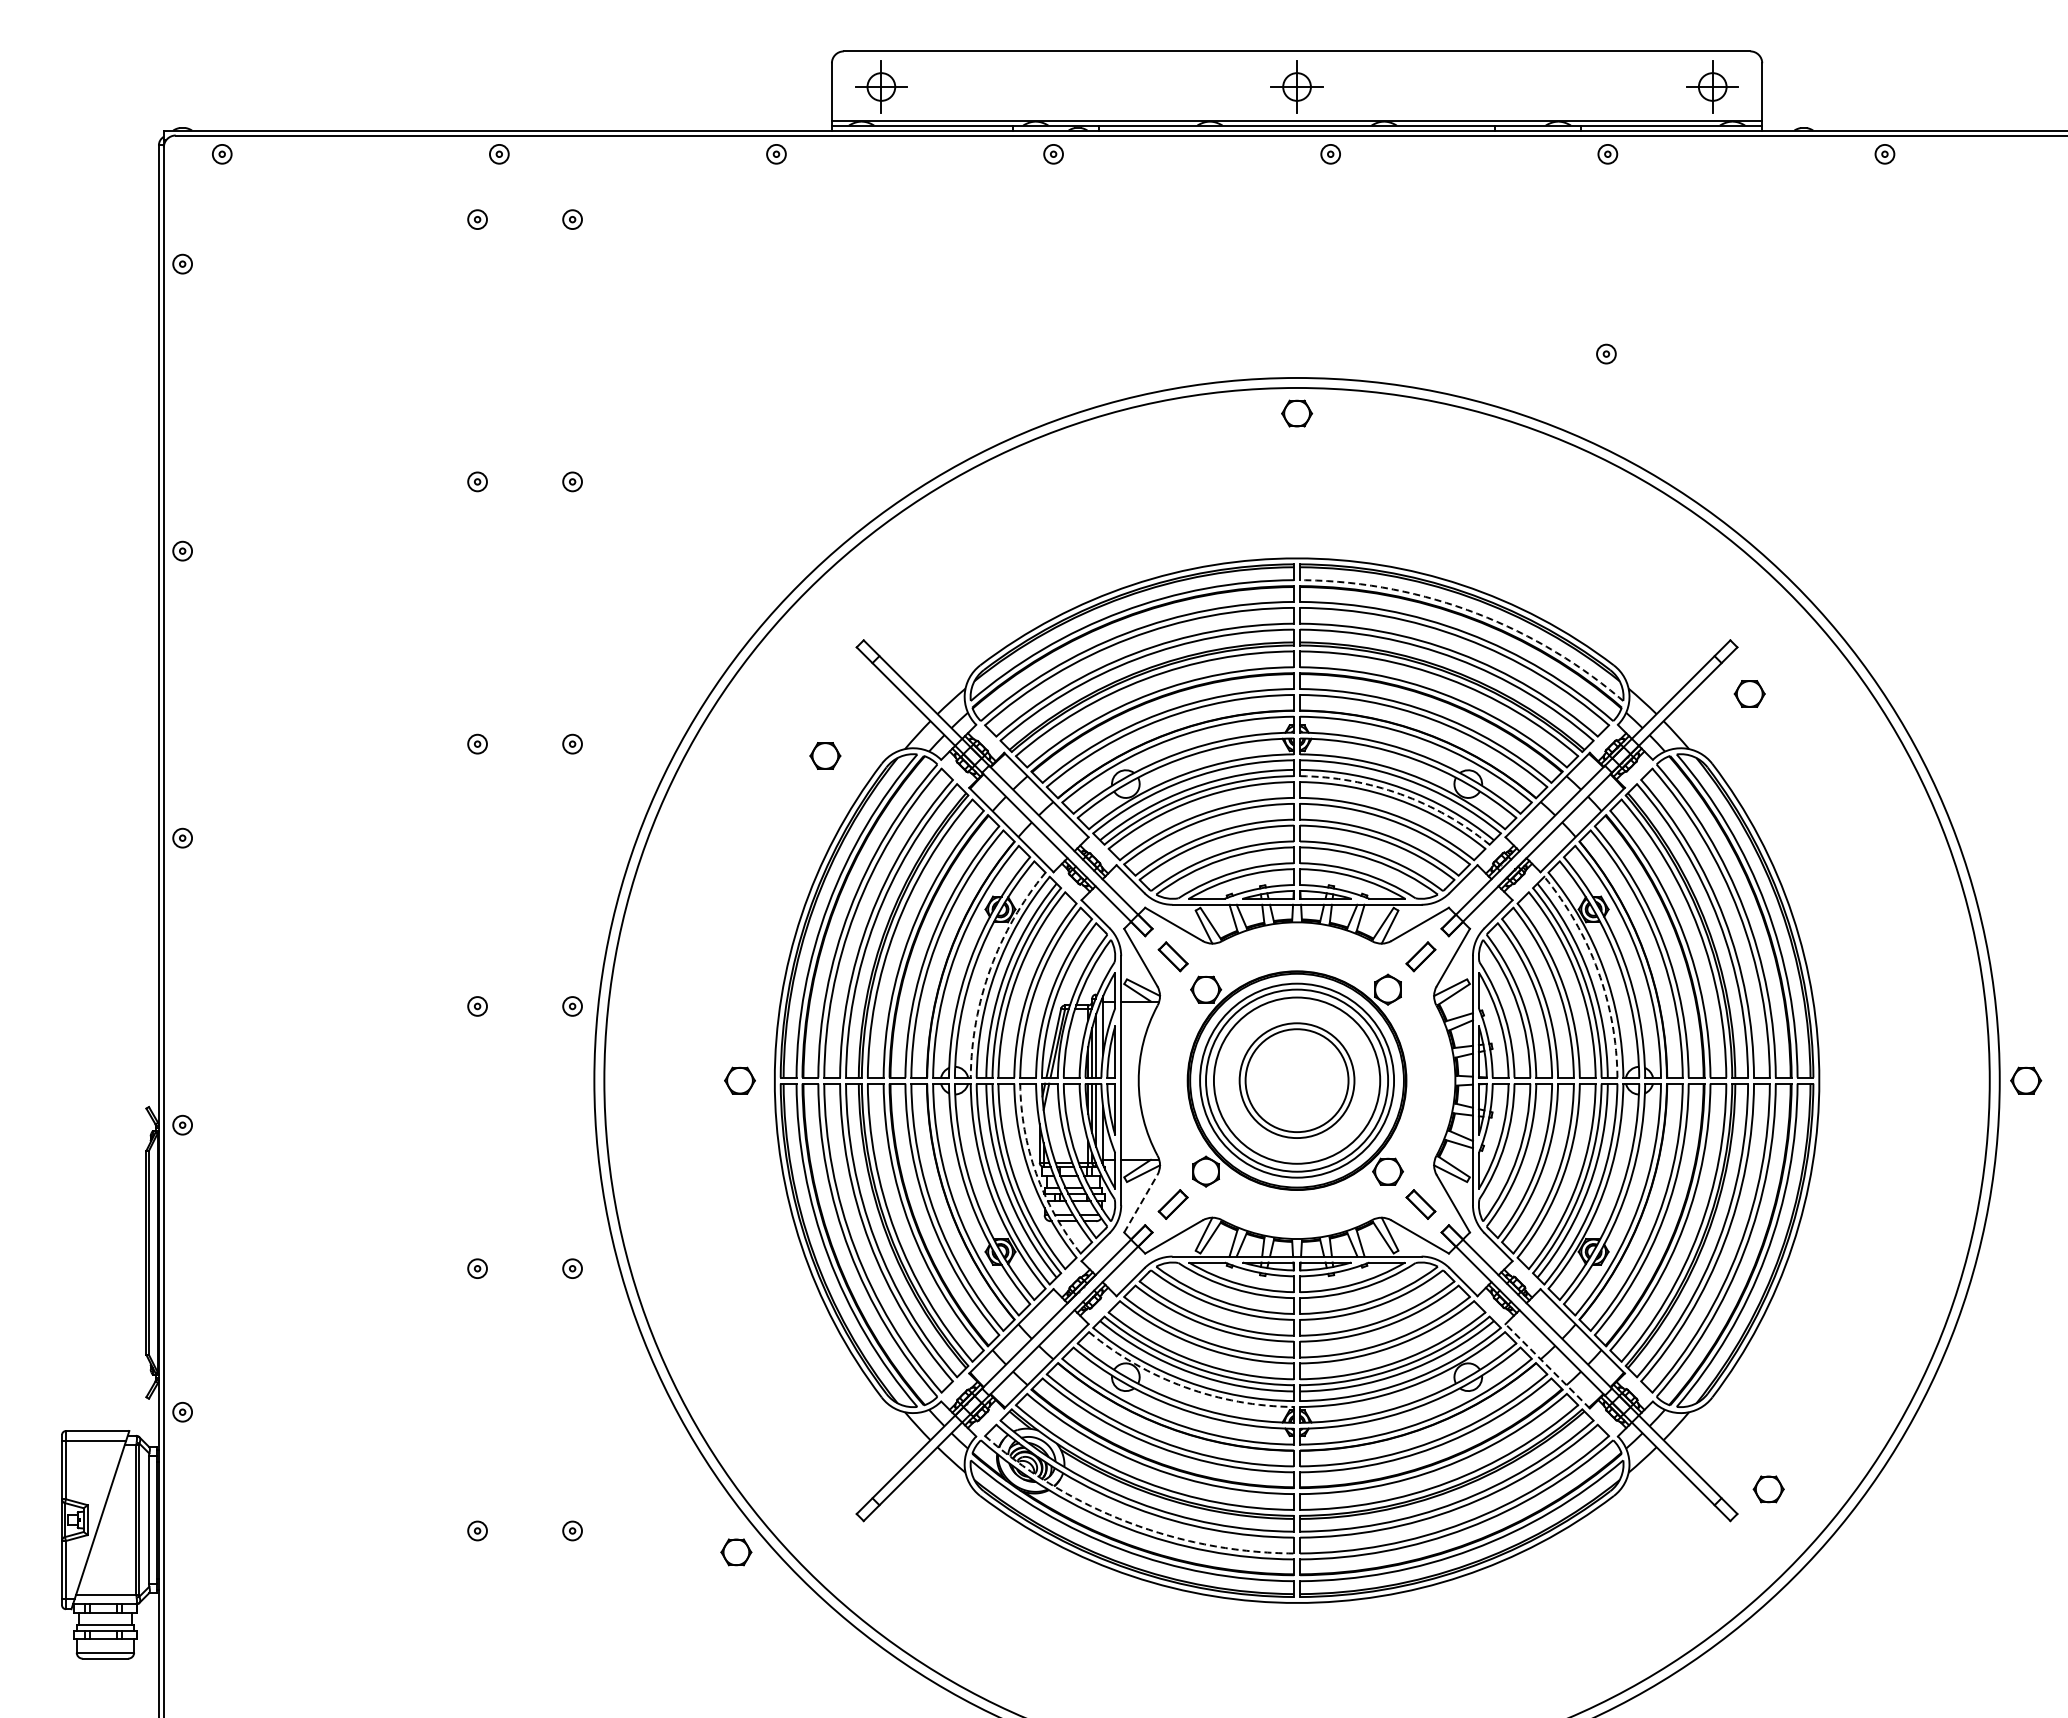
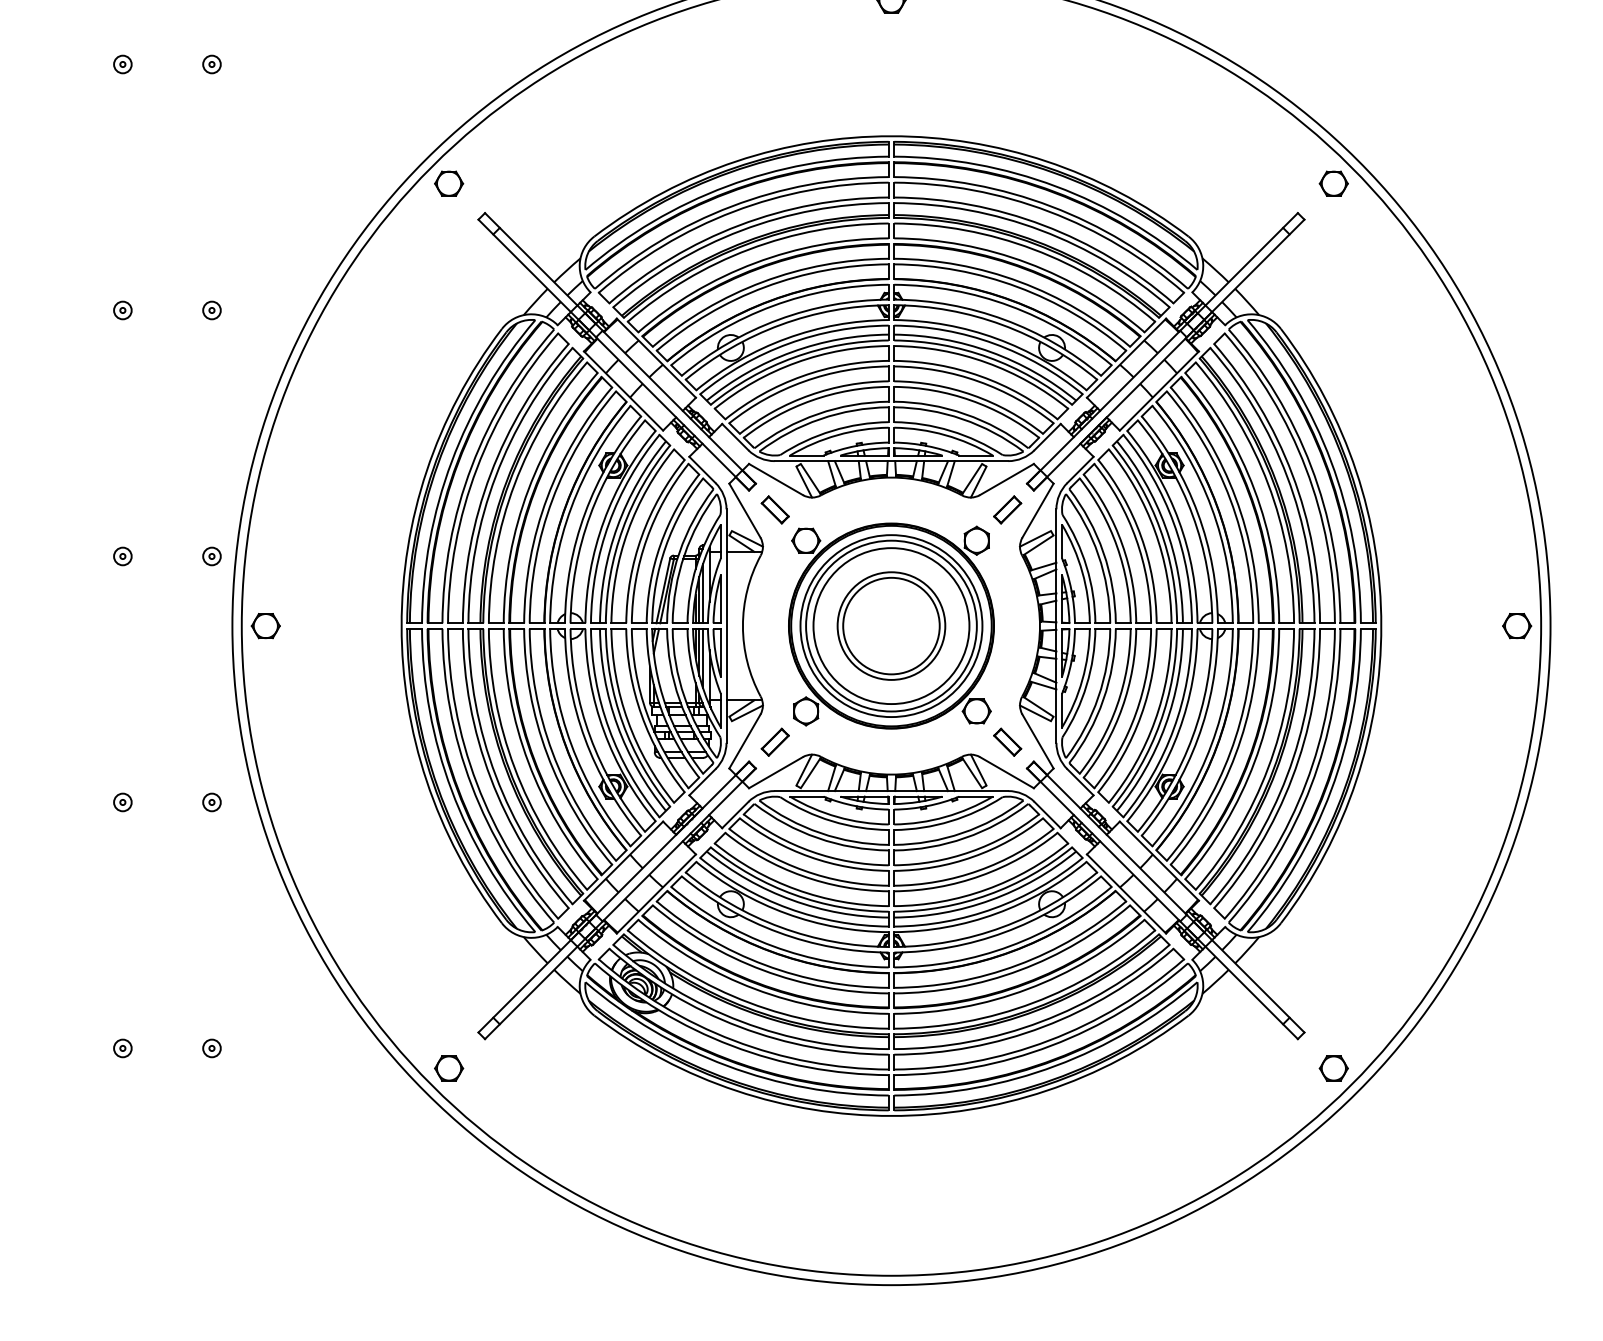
arc: (1472, 611) -> (1056, 186), dashed -> solid
part: (1749, 693) -> (1333, 183), moved
part: (825, 755) -> (449, 183), moved
arc: (1400, 794) -> (988, 357), dashed -> solid
arc: (990, 968) -> (603, 520), dashed -> solid
arc: (1598, 971) -> (1174, 523), dashed -> solid
part: (739, 1080) -> (265, 625), moved
part: (2026, 1080) -> (1517, 625), moved
arc: (1036, 1173) -> (647, 713), dashed -> solid
line: (1141, 1203) -> (745, 741), dashed -> solid
line: (1547, 1366) -> (1126, 894), dashed -> solid
arc: (1185, 1387) -> (786, 913), dashed -> solid
part: (1768, 1489) -> (1333, 1068), moved
arc: (1129, 1522) -> (734, 1040), dashed -> solid
part: (736, 1552) -> (449, 1068), moved

